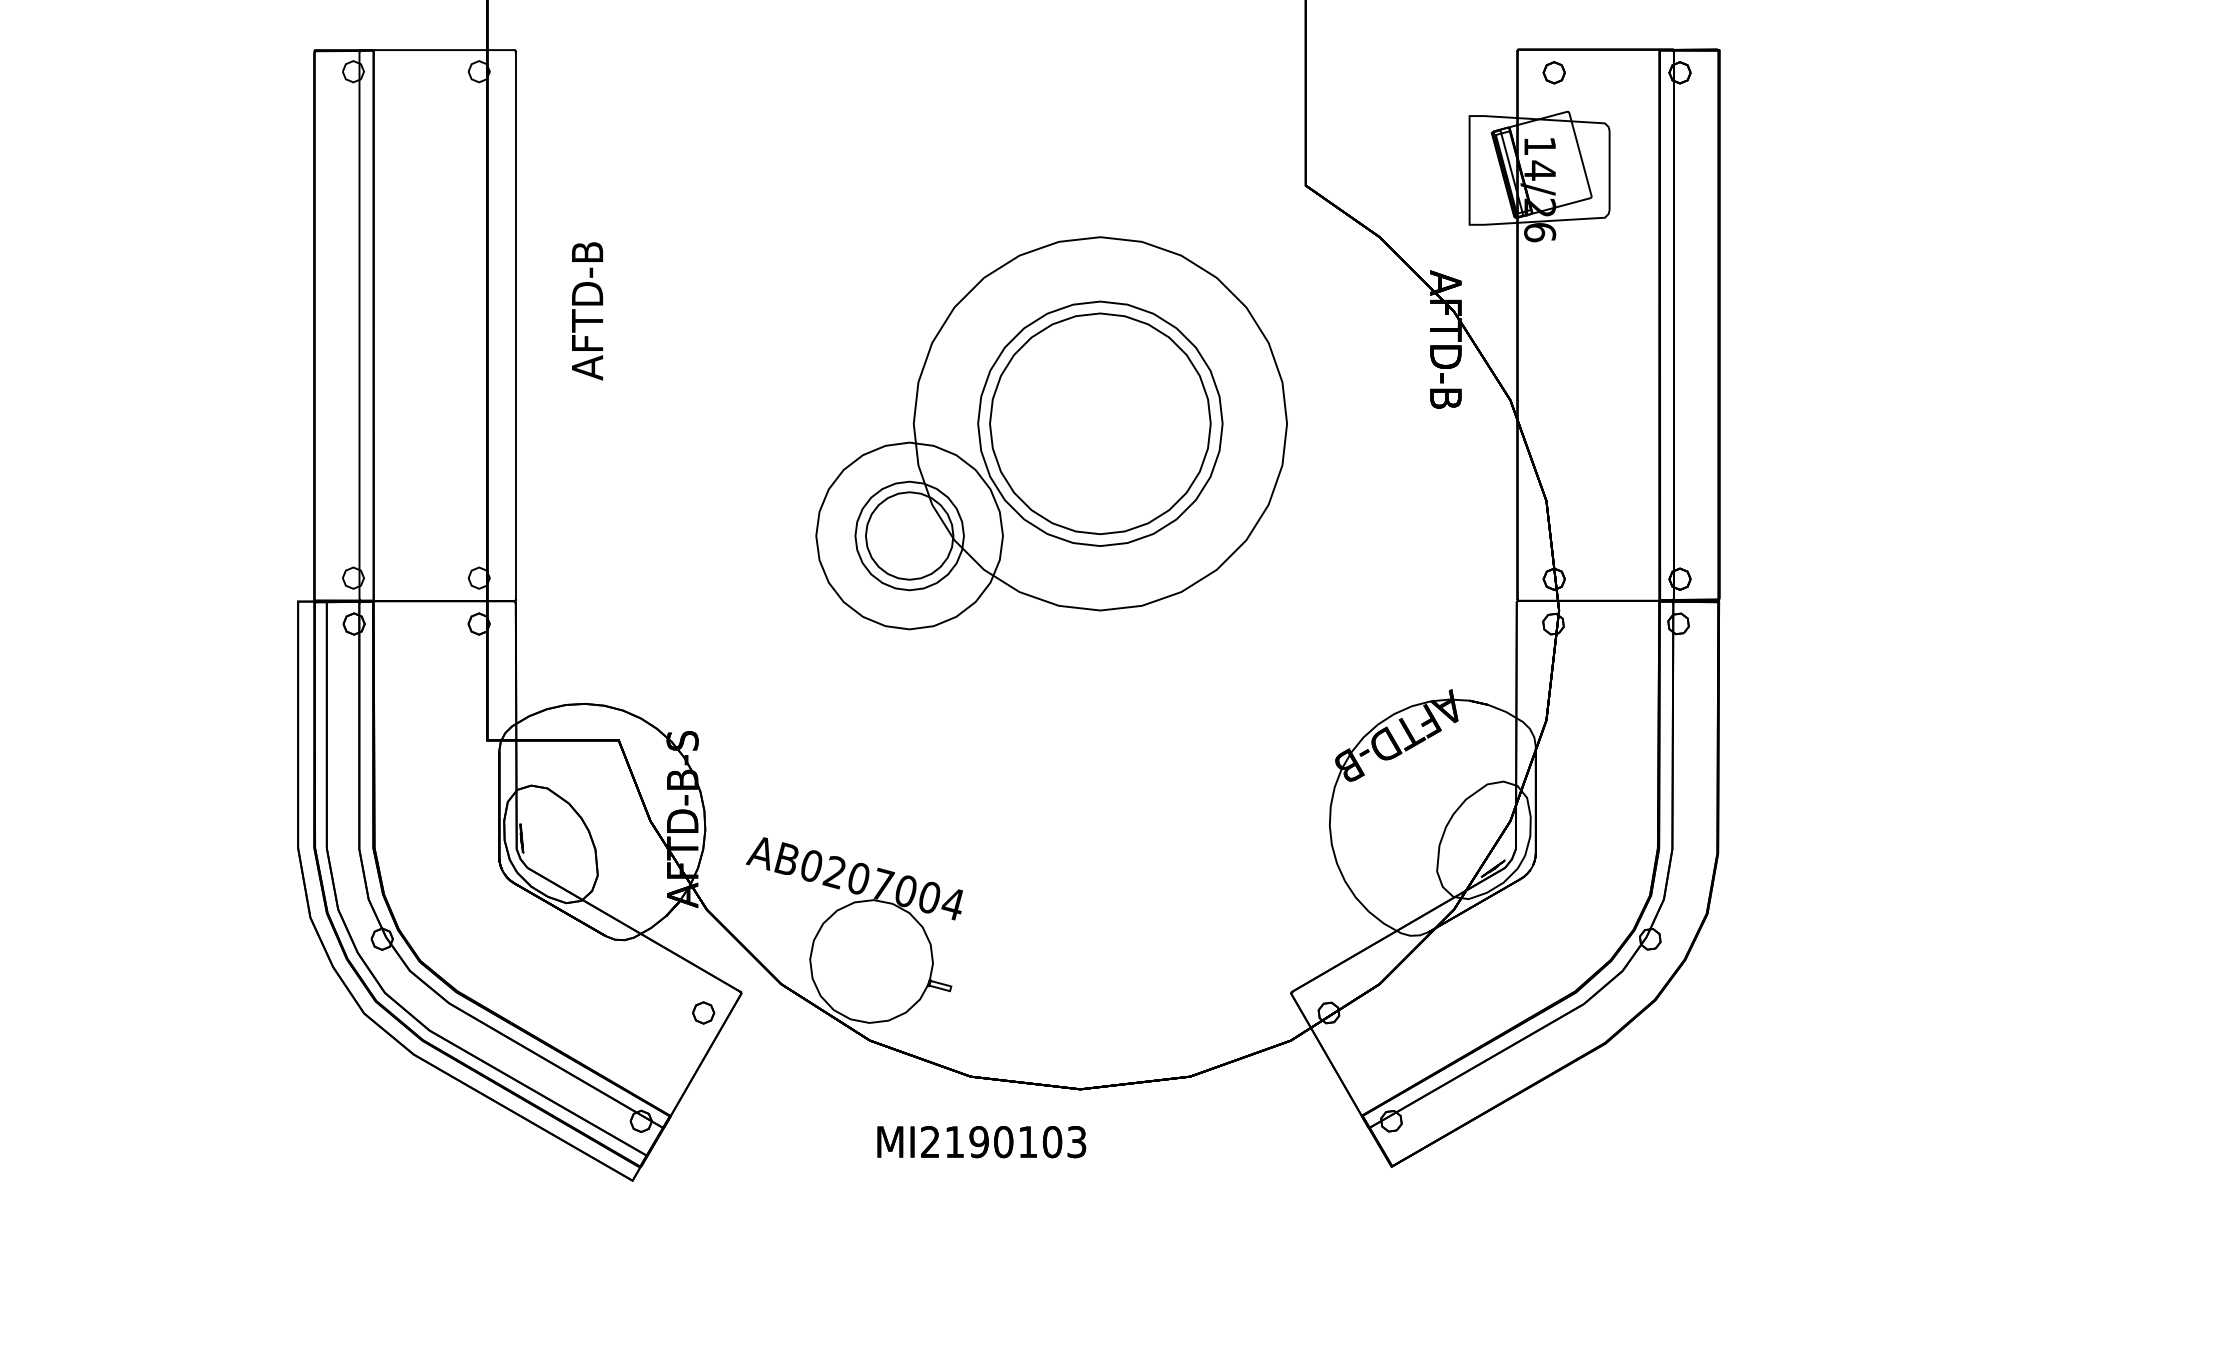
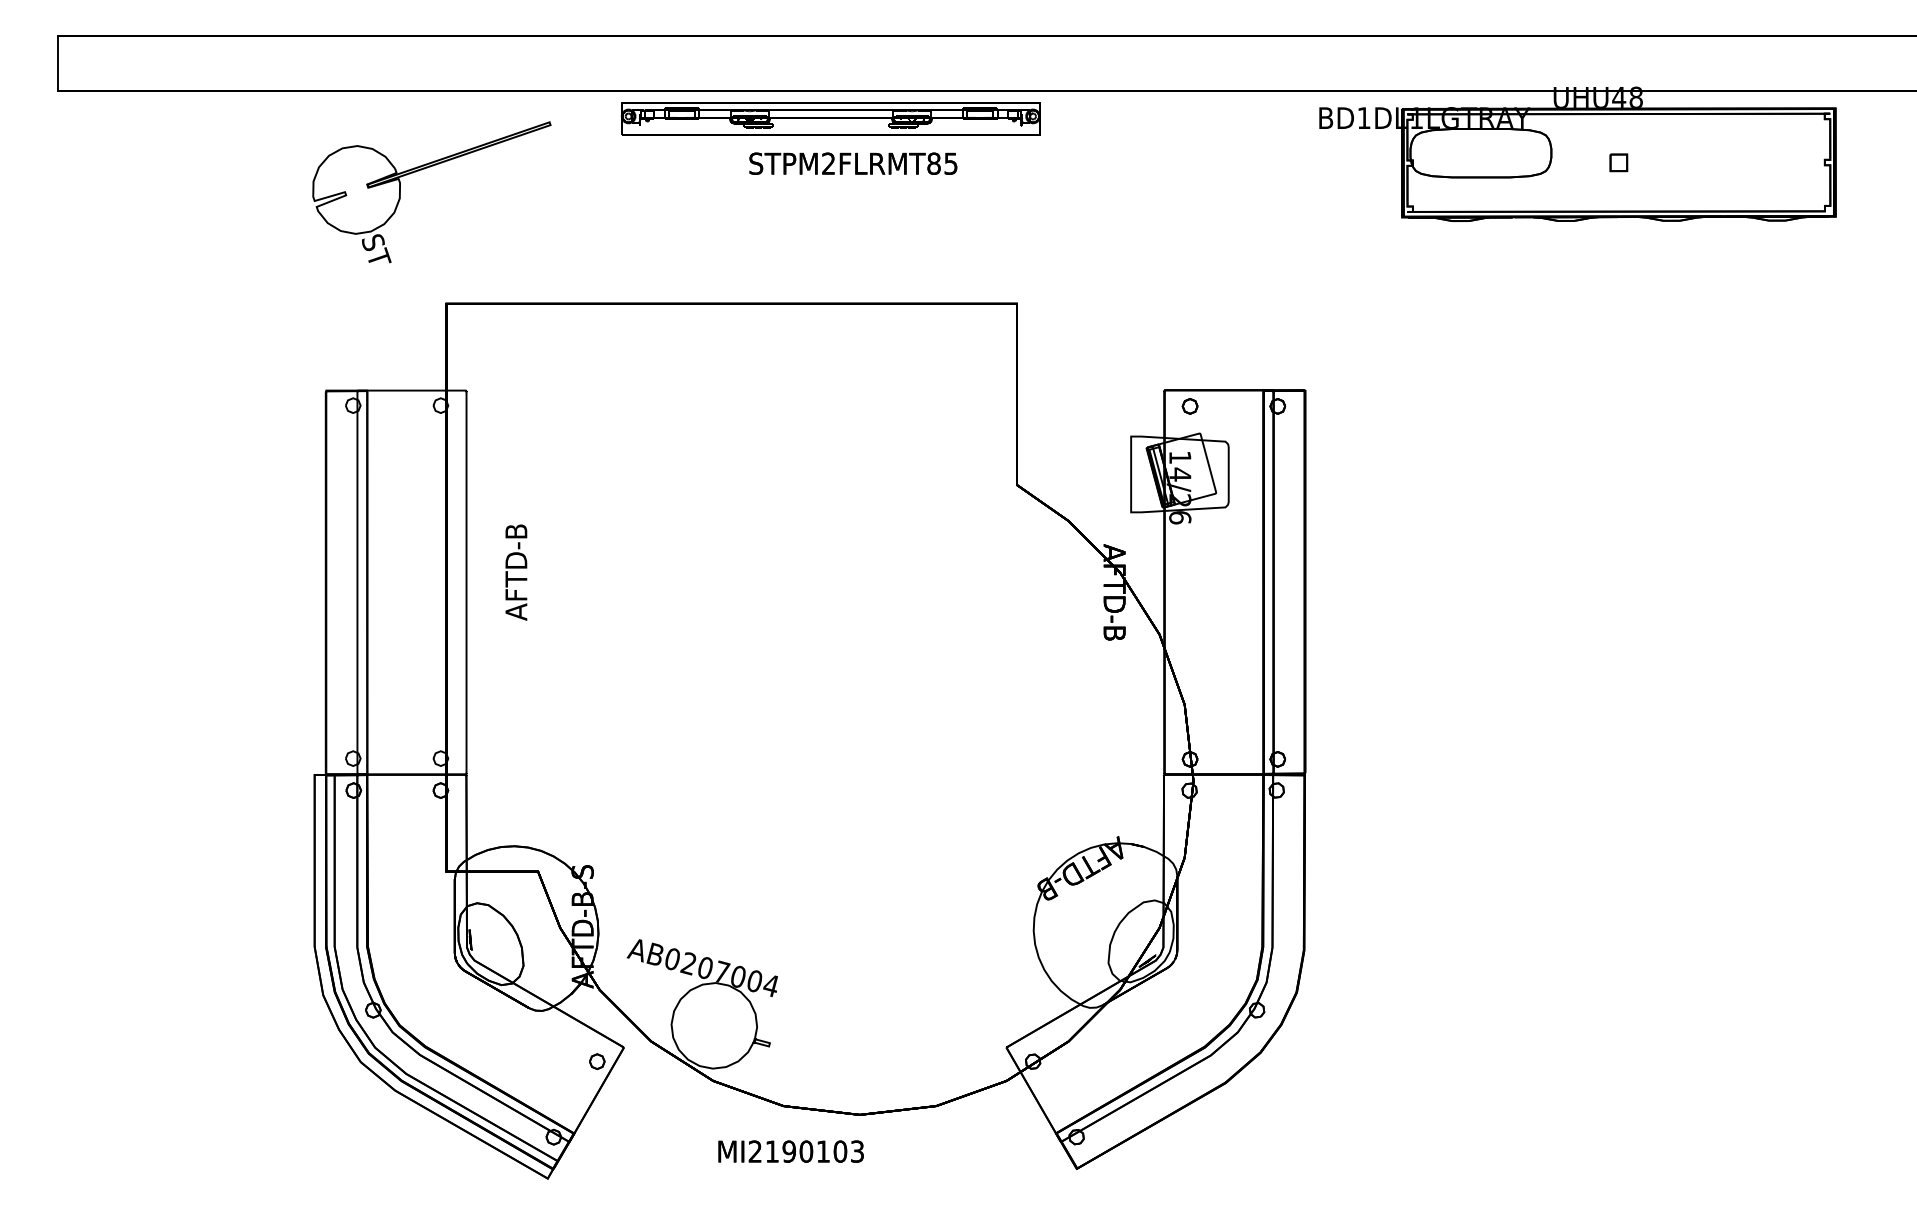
part: (1051, 433) -> (839, 657), removed

